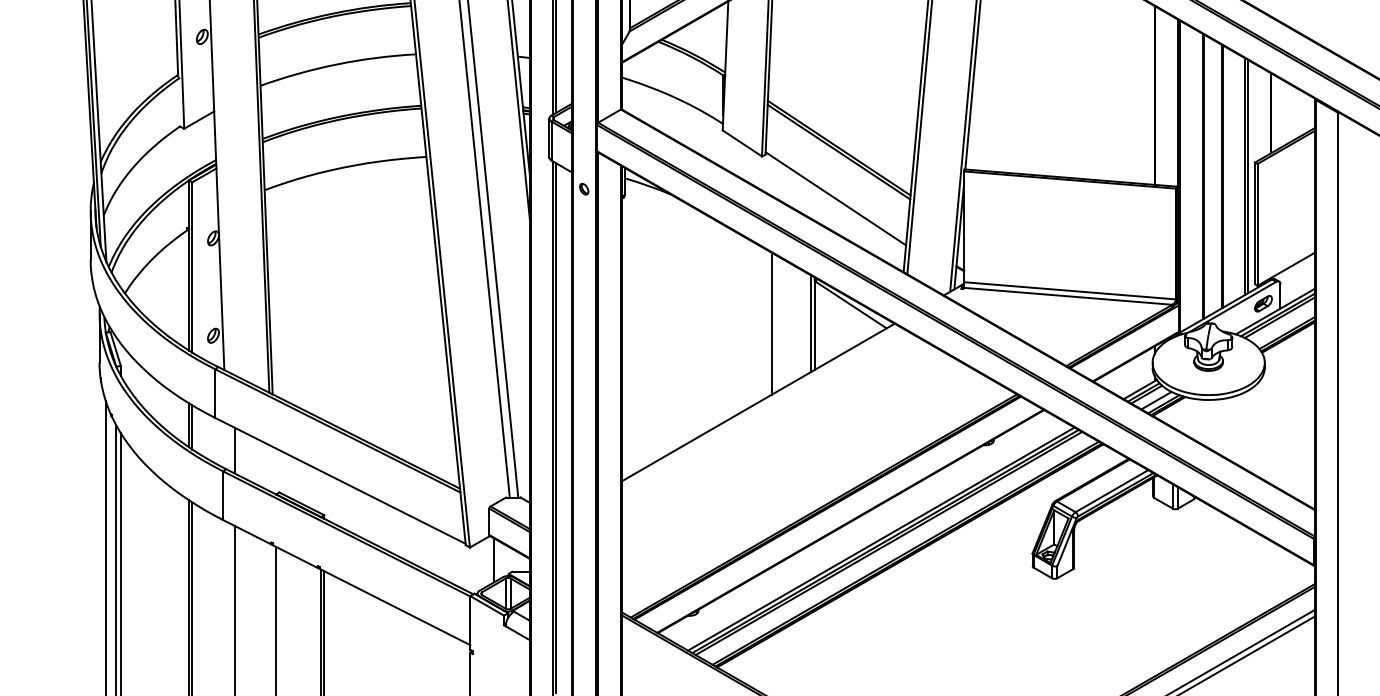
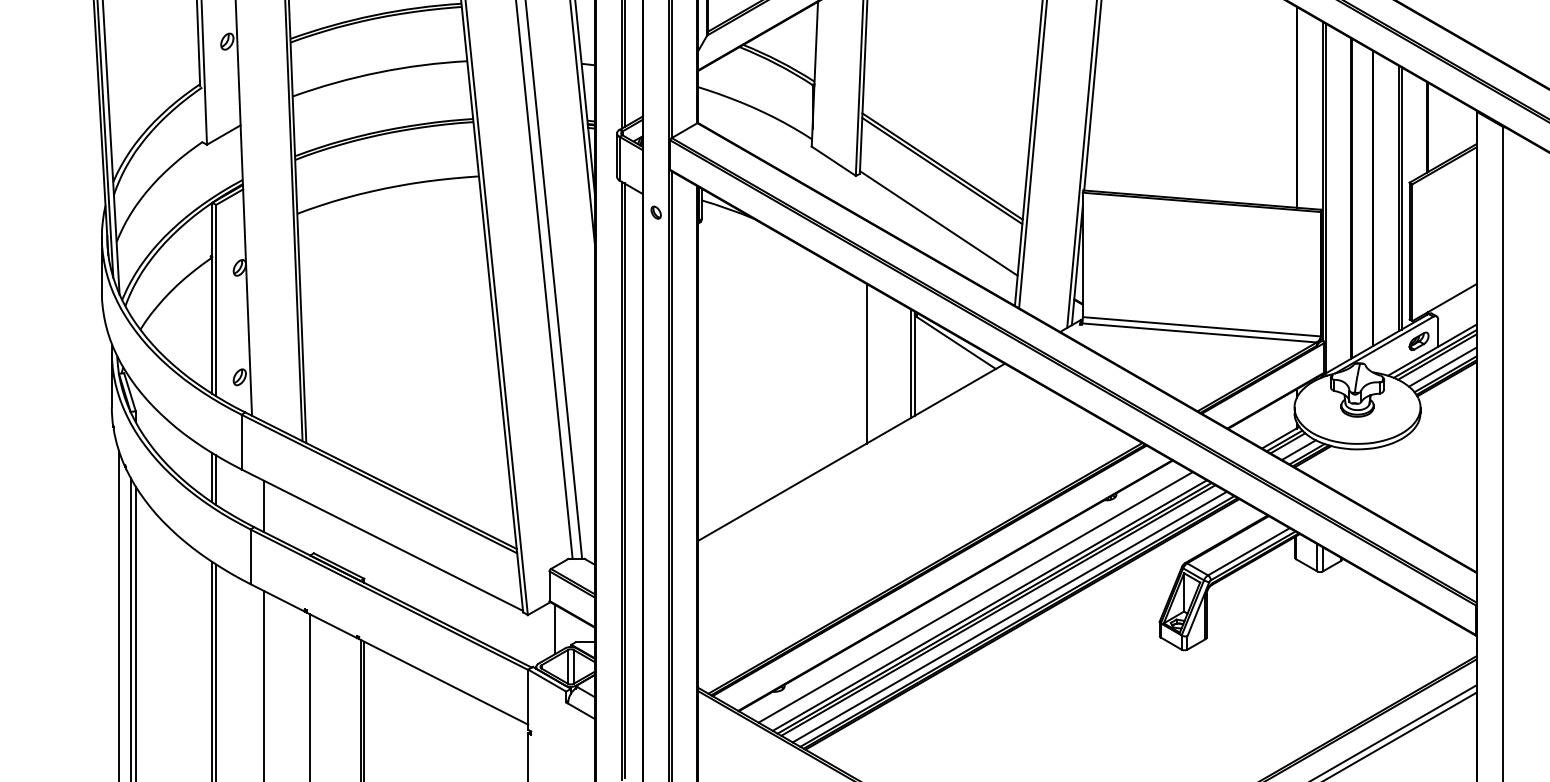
line: (1284, 326) -> (1442, 366), added
line: (868, 531) -> (975, 597), added
line: (898, 548) -> (1009, 616), added

